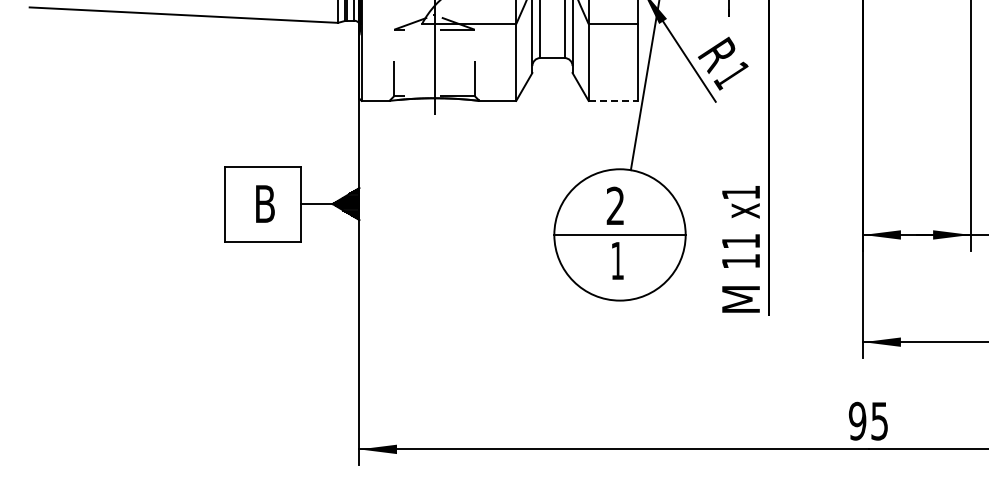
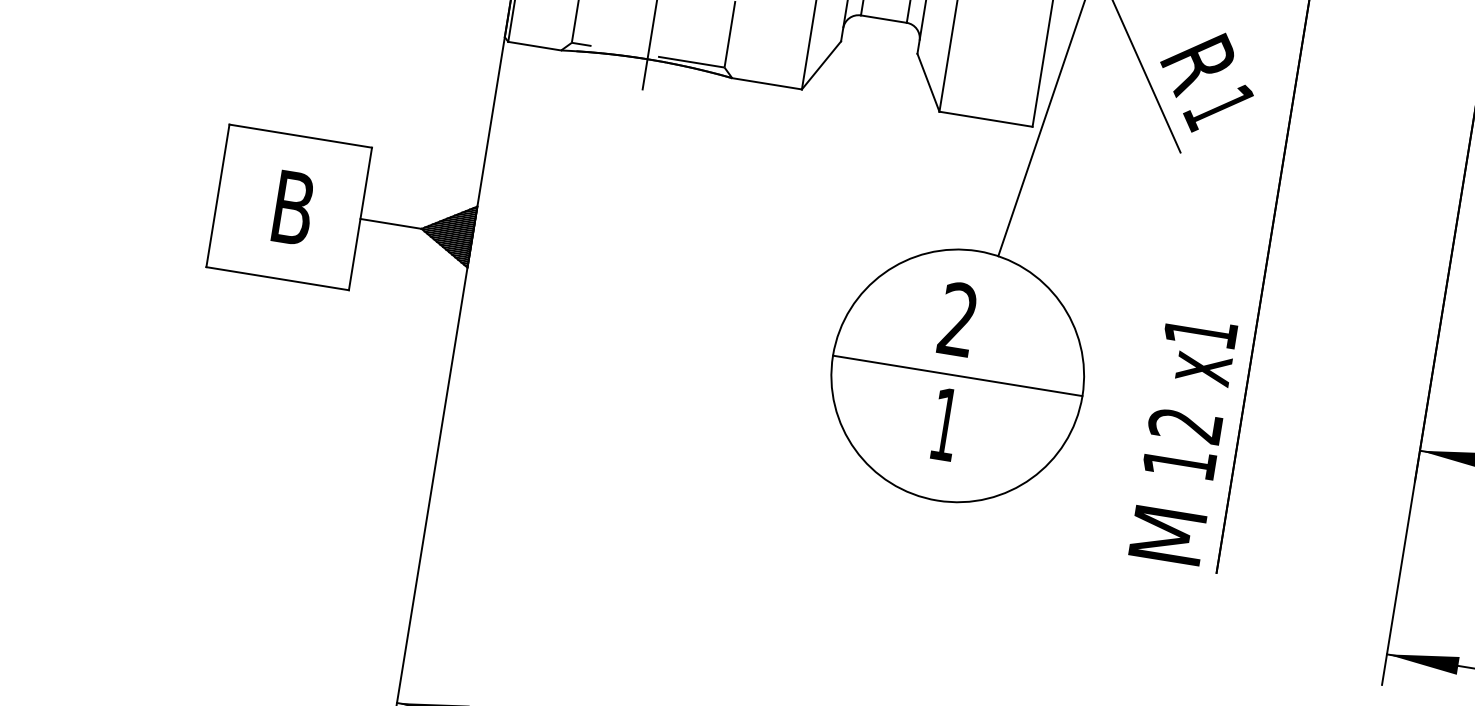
line: (613, 100) -> (986, 118), dashed -> solid
text: (740, 241) -> (1184, 425), 11 -> 12

